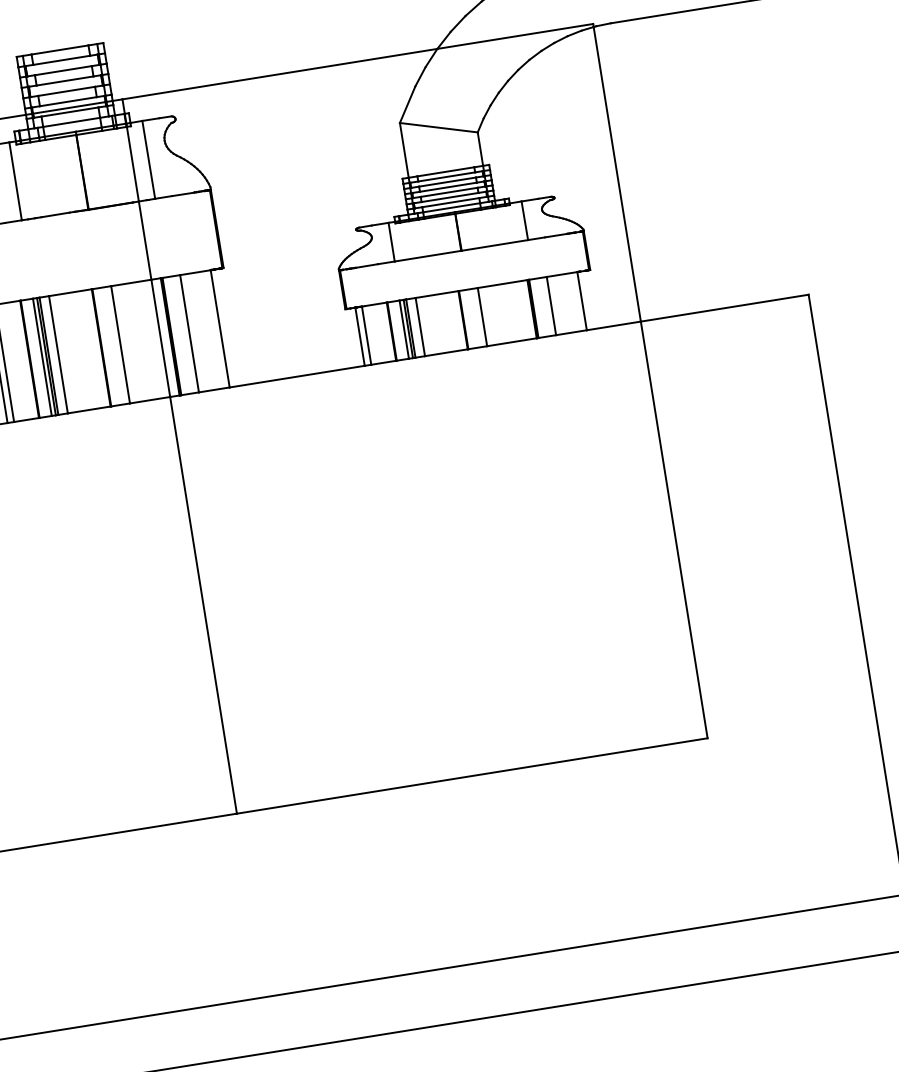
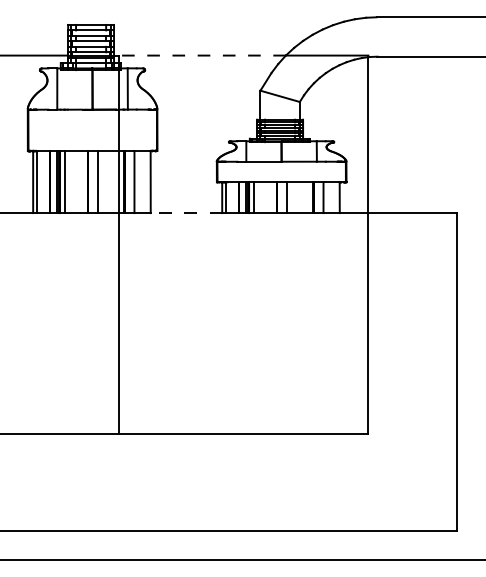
line: (279, 74) -> (202, 55), solid -> dashed
line: (297, 377) -> (186, 213), solid -> dashed

